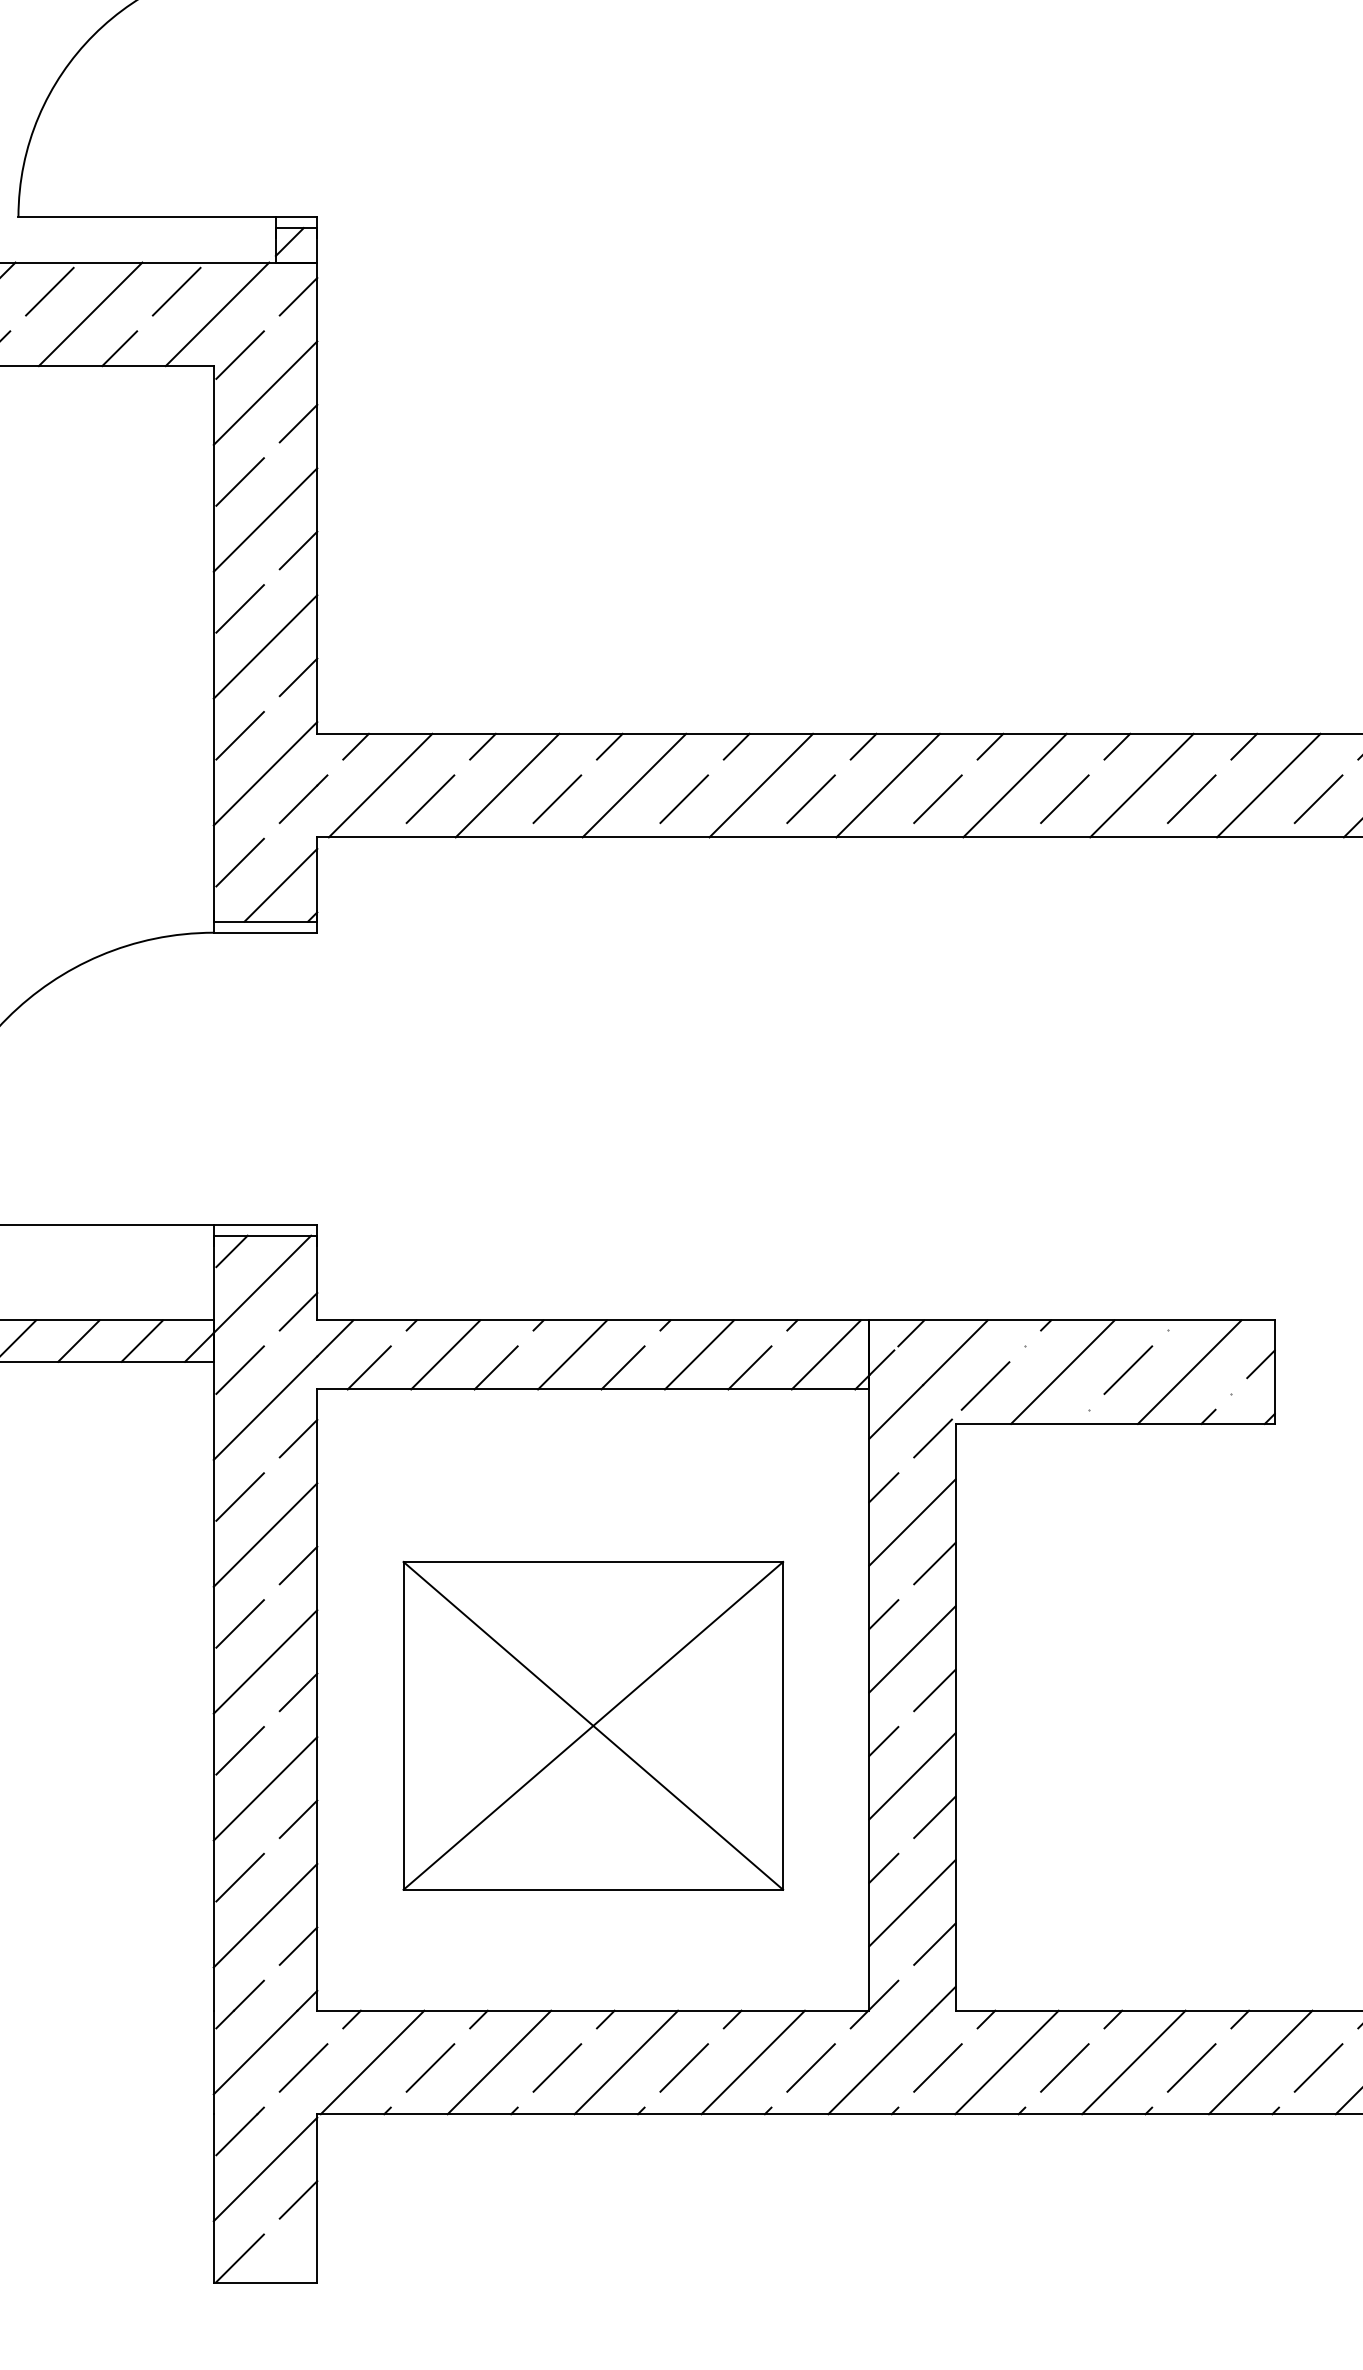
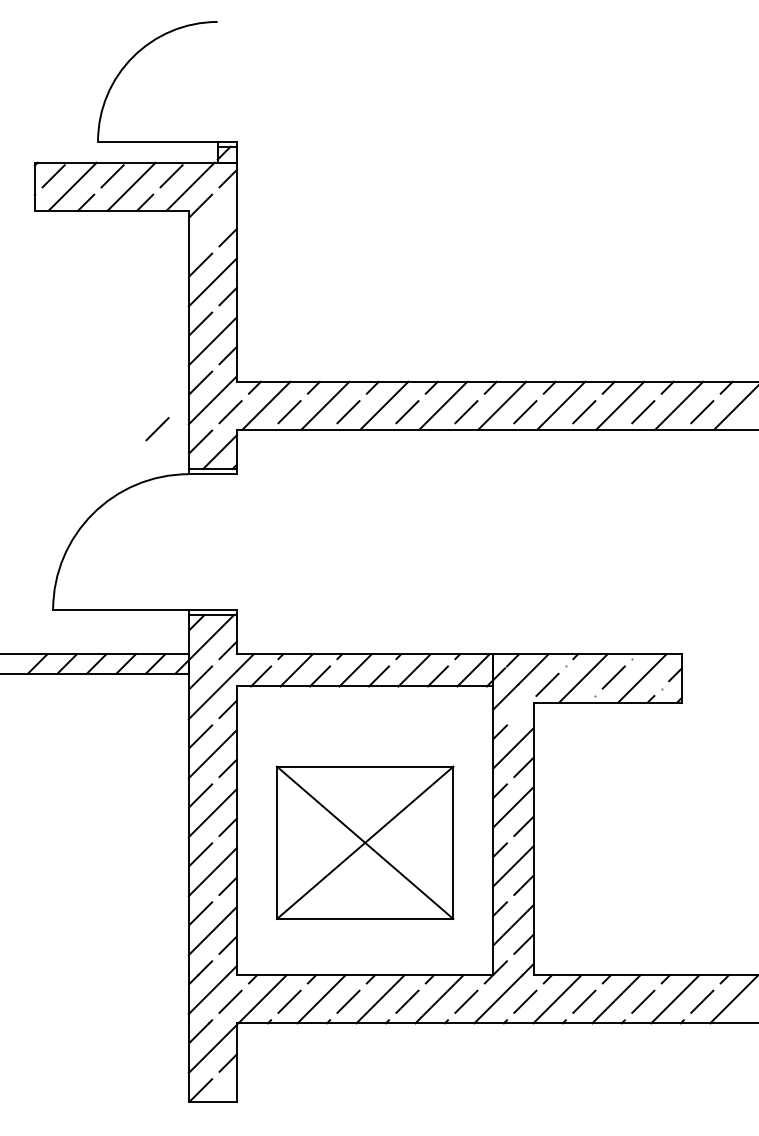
line: (264, 393) -> (212, 223), removed
line: (146, 836) -> (157, 429), added
line: (931, 1438) -> (522, 709), removed

